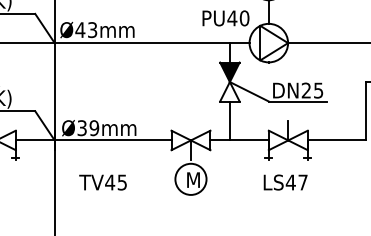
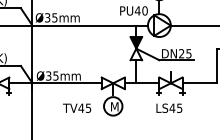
text: (85, 29) -> (50, 17), Ø43mm -> Ø35mm
text: (93, 127) -> (55, 75), Ø39mm -> Ø35mm
text: (103, 181) -> (77, 107), moved
text: (302, 181) -> (179, 107), LS47 -> LS45

